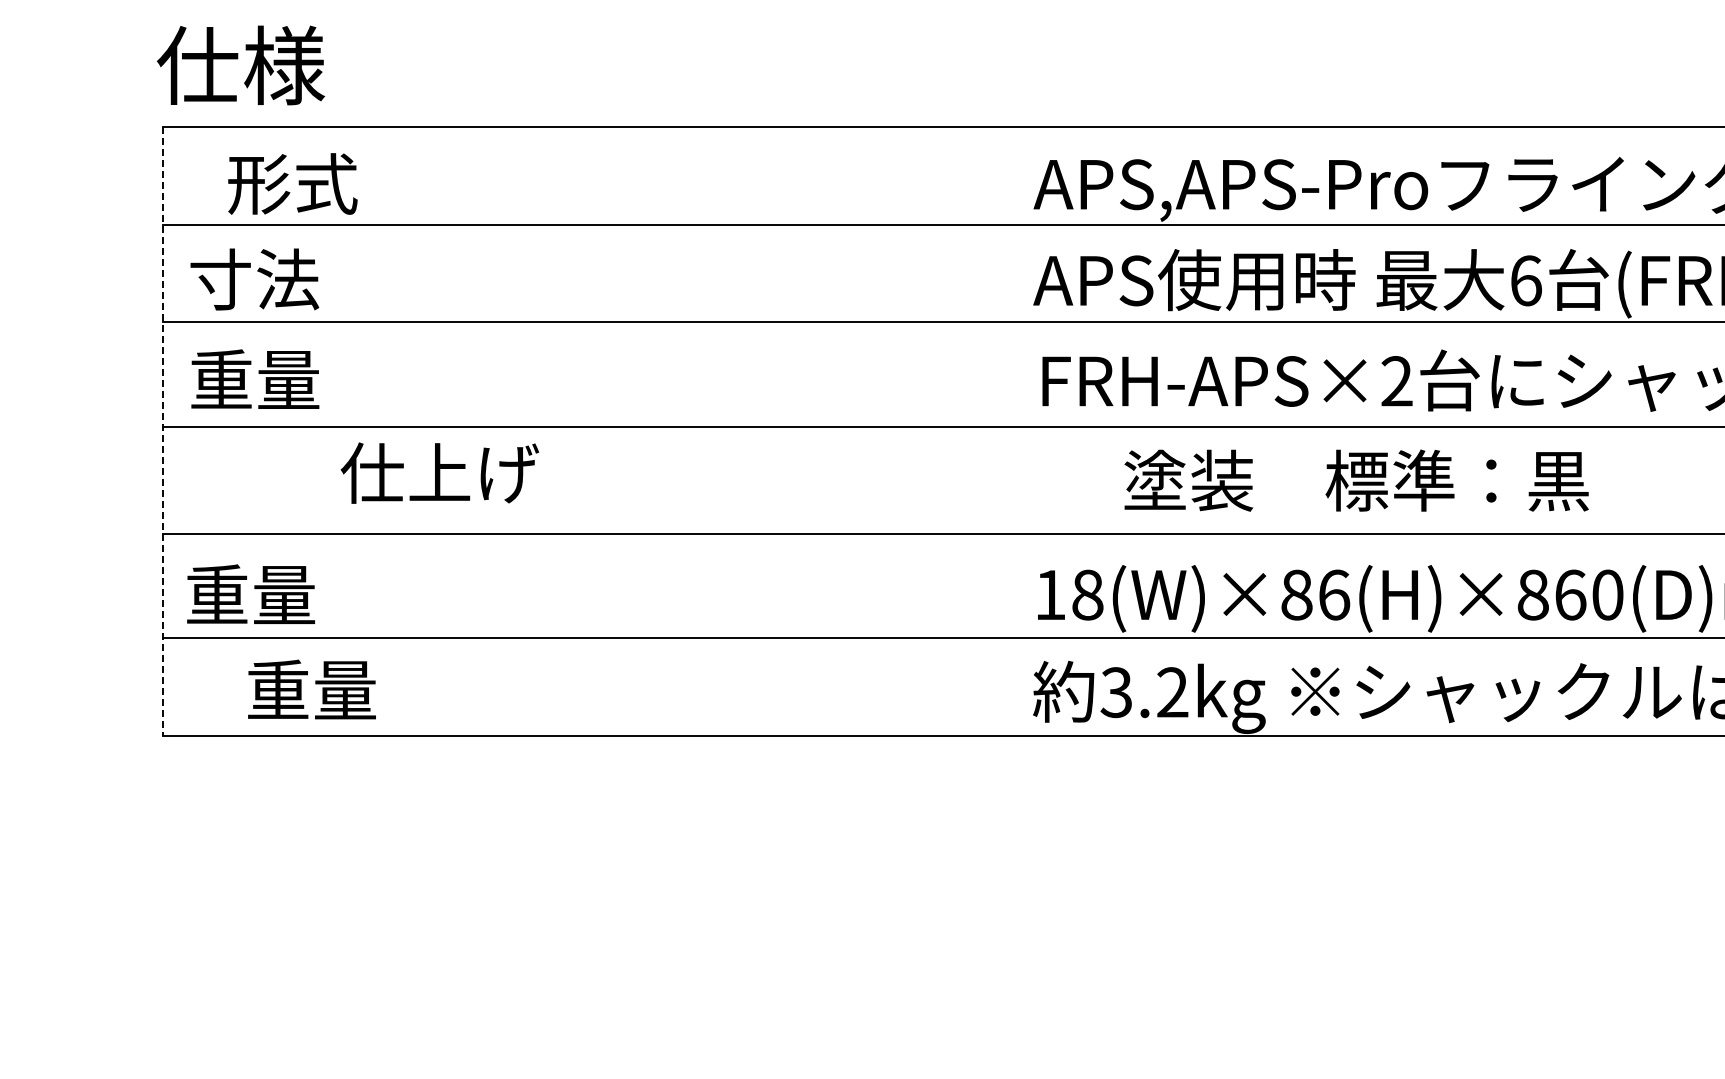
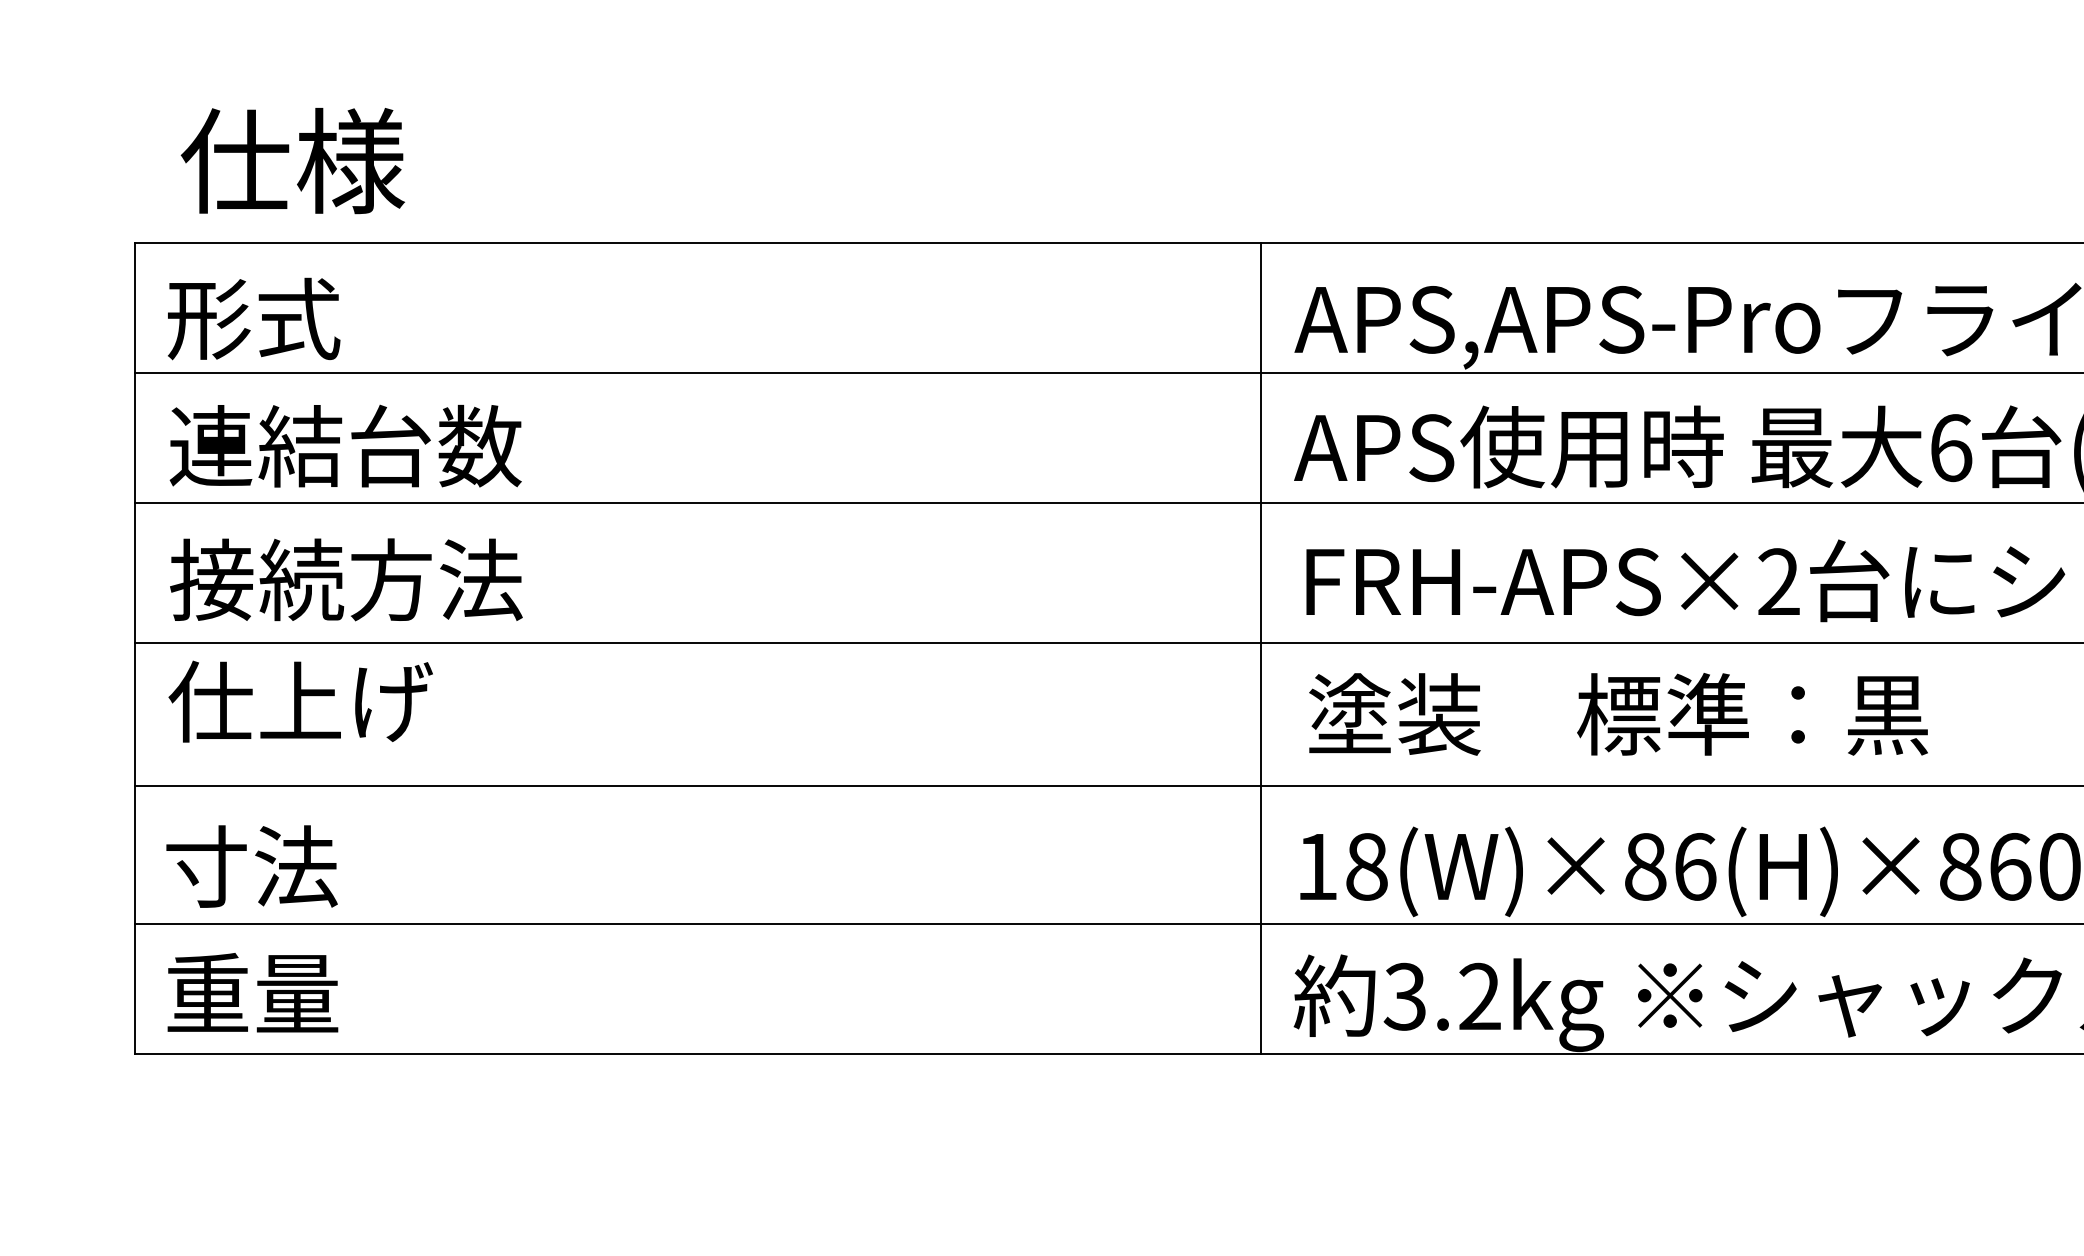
text: (241, 65) -> (293, 161), moved
text: (292, 183) -> (253, 318), moved
text: (321, 279) -> (345, 446), 寸法 -> 連結台数
text: (321, 379) -> (345, 579), 重量 -> 接続方法
line: (163, 431) -> (134, 648), dashed -> solid
line: (1008, 431) -> (1261, 648), added
text: (439, 472) -> (300, 700), moved
text: (1356, 480) -> (1618, 714), moved
text: (251, 594) -> (252, 866), 重量 -> 寸法
text: (311, 689) -> (252, 992), moved

